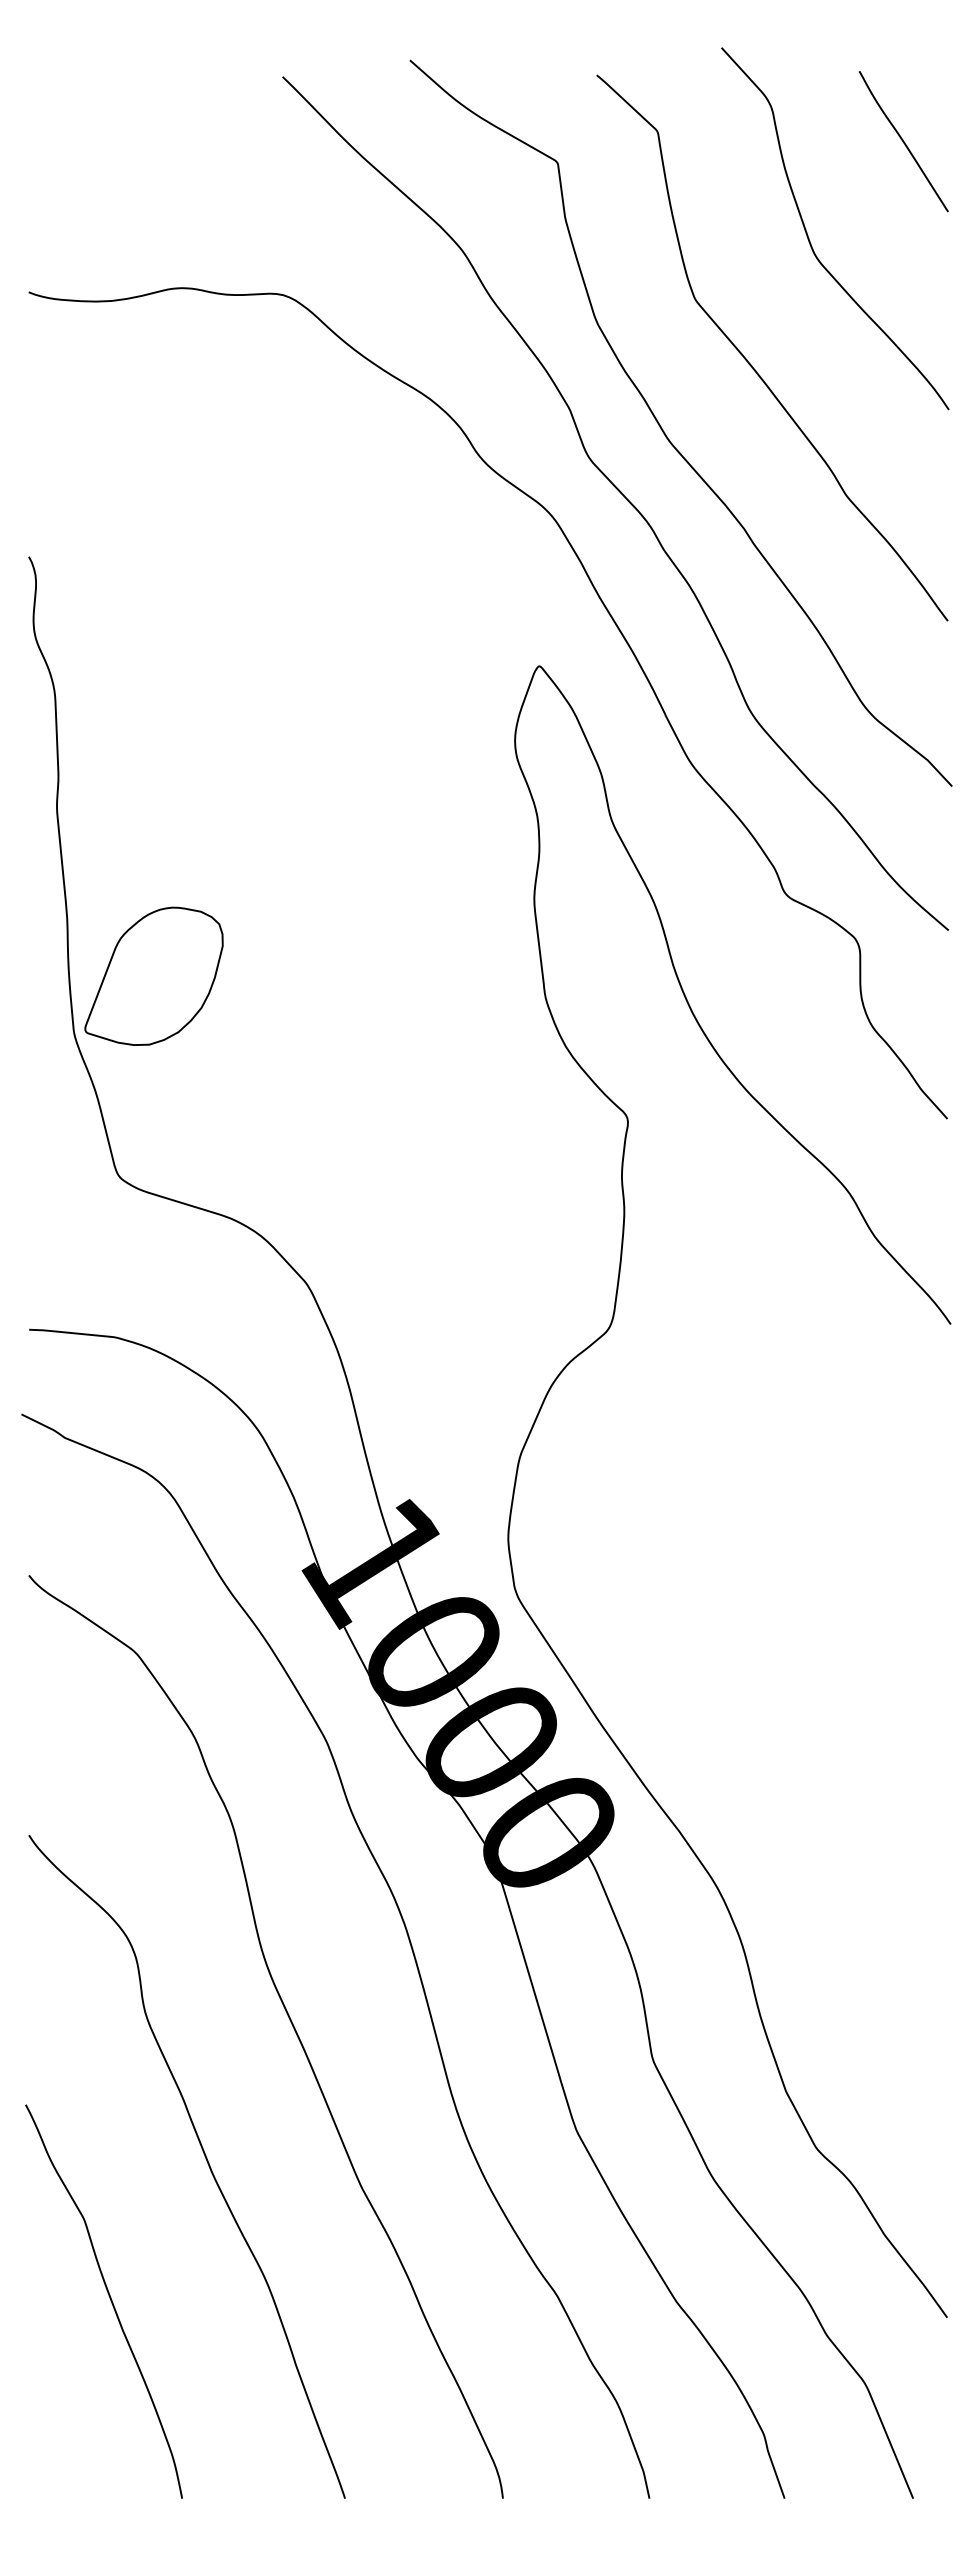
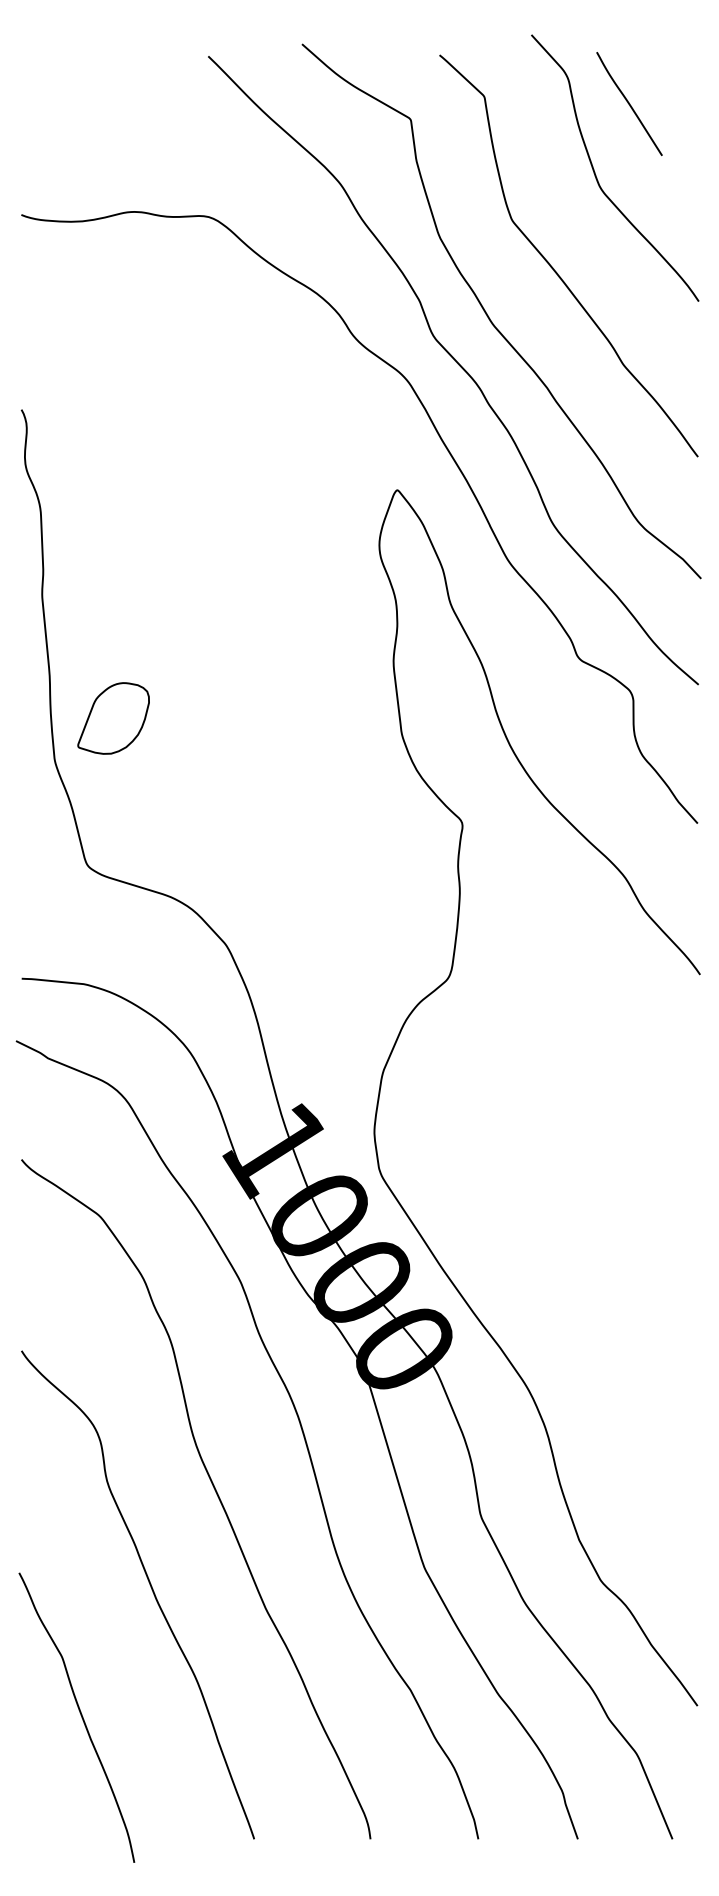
curve: (903, 141) -> (629, 103), moved
part: (153, 975) -> (113, 717), size x0.7
curve: (109, 2298) -> (80, 1715), moved

